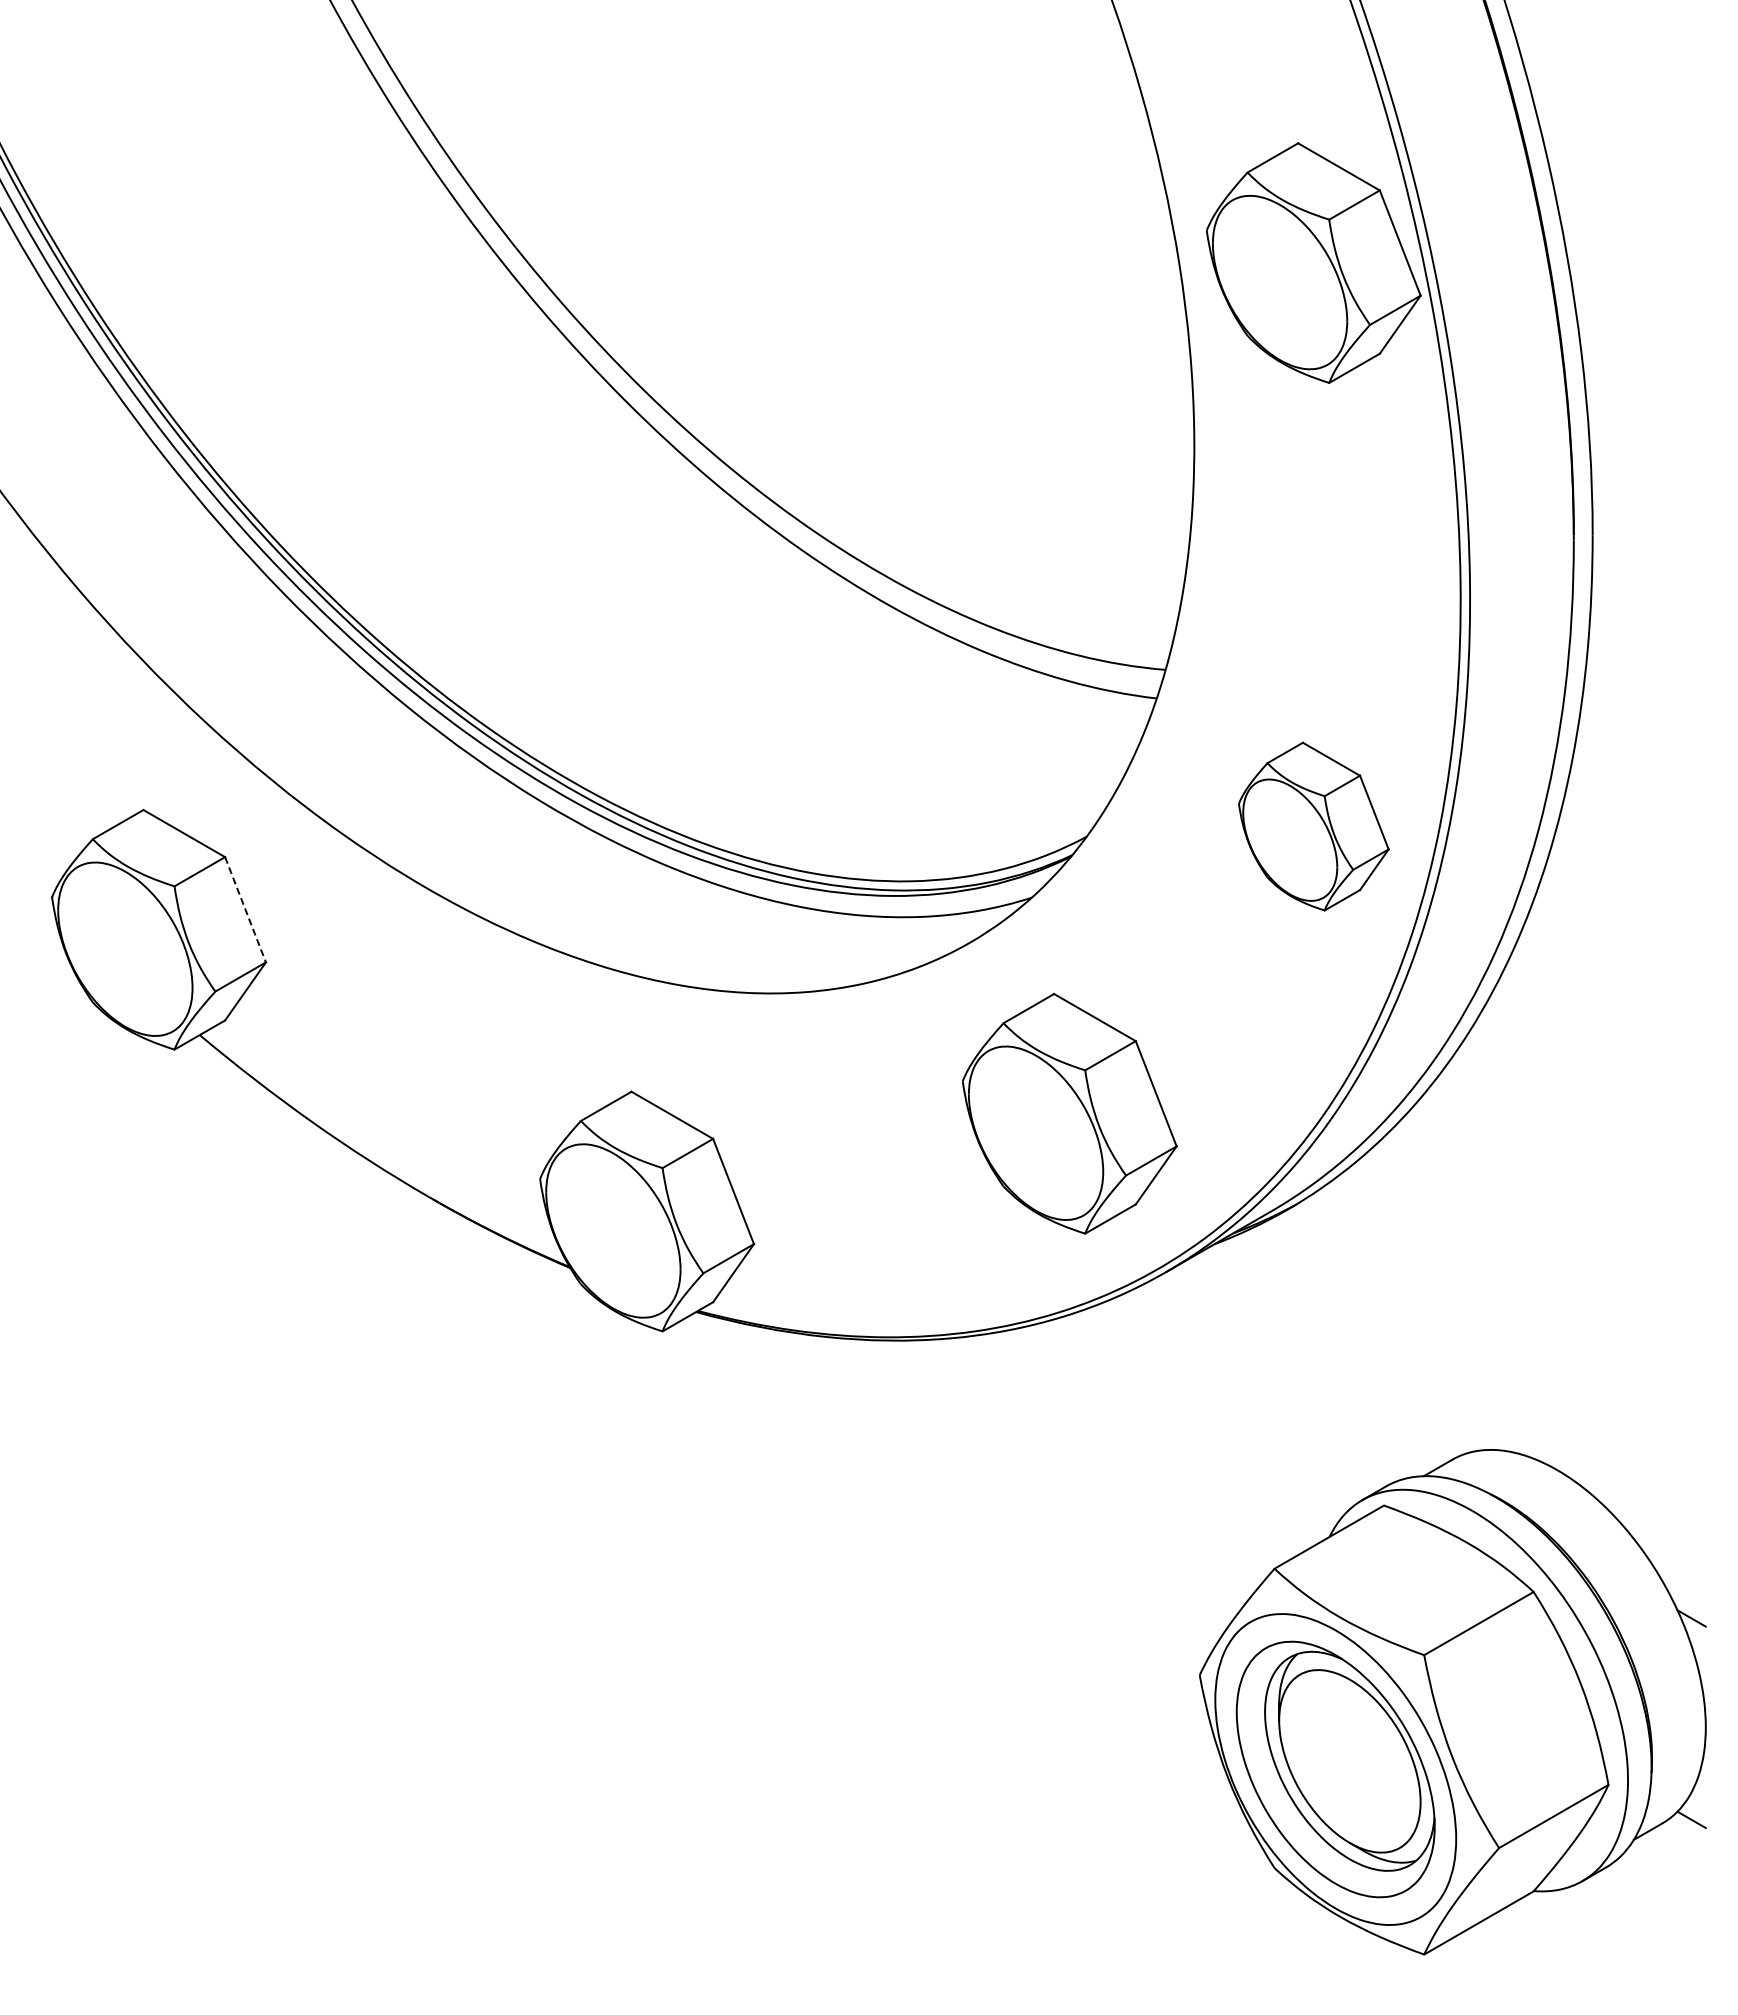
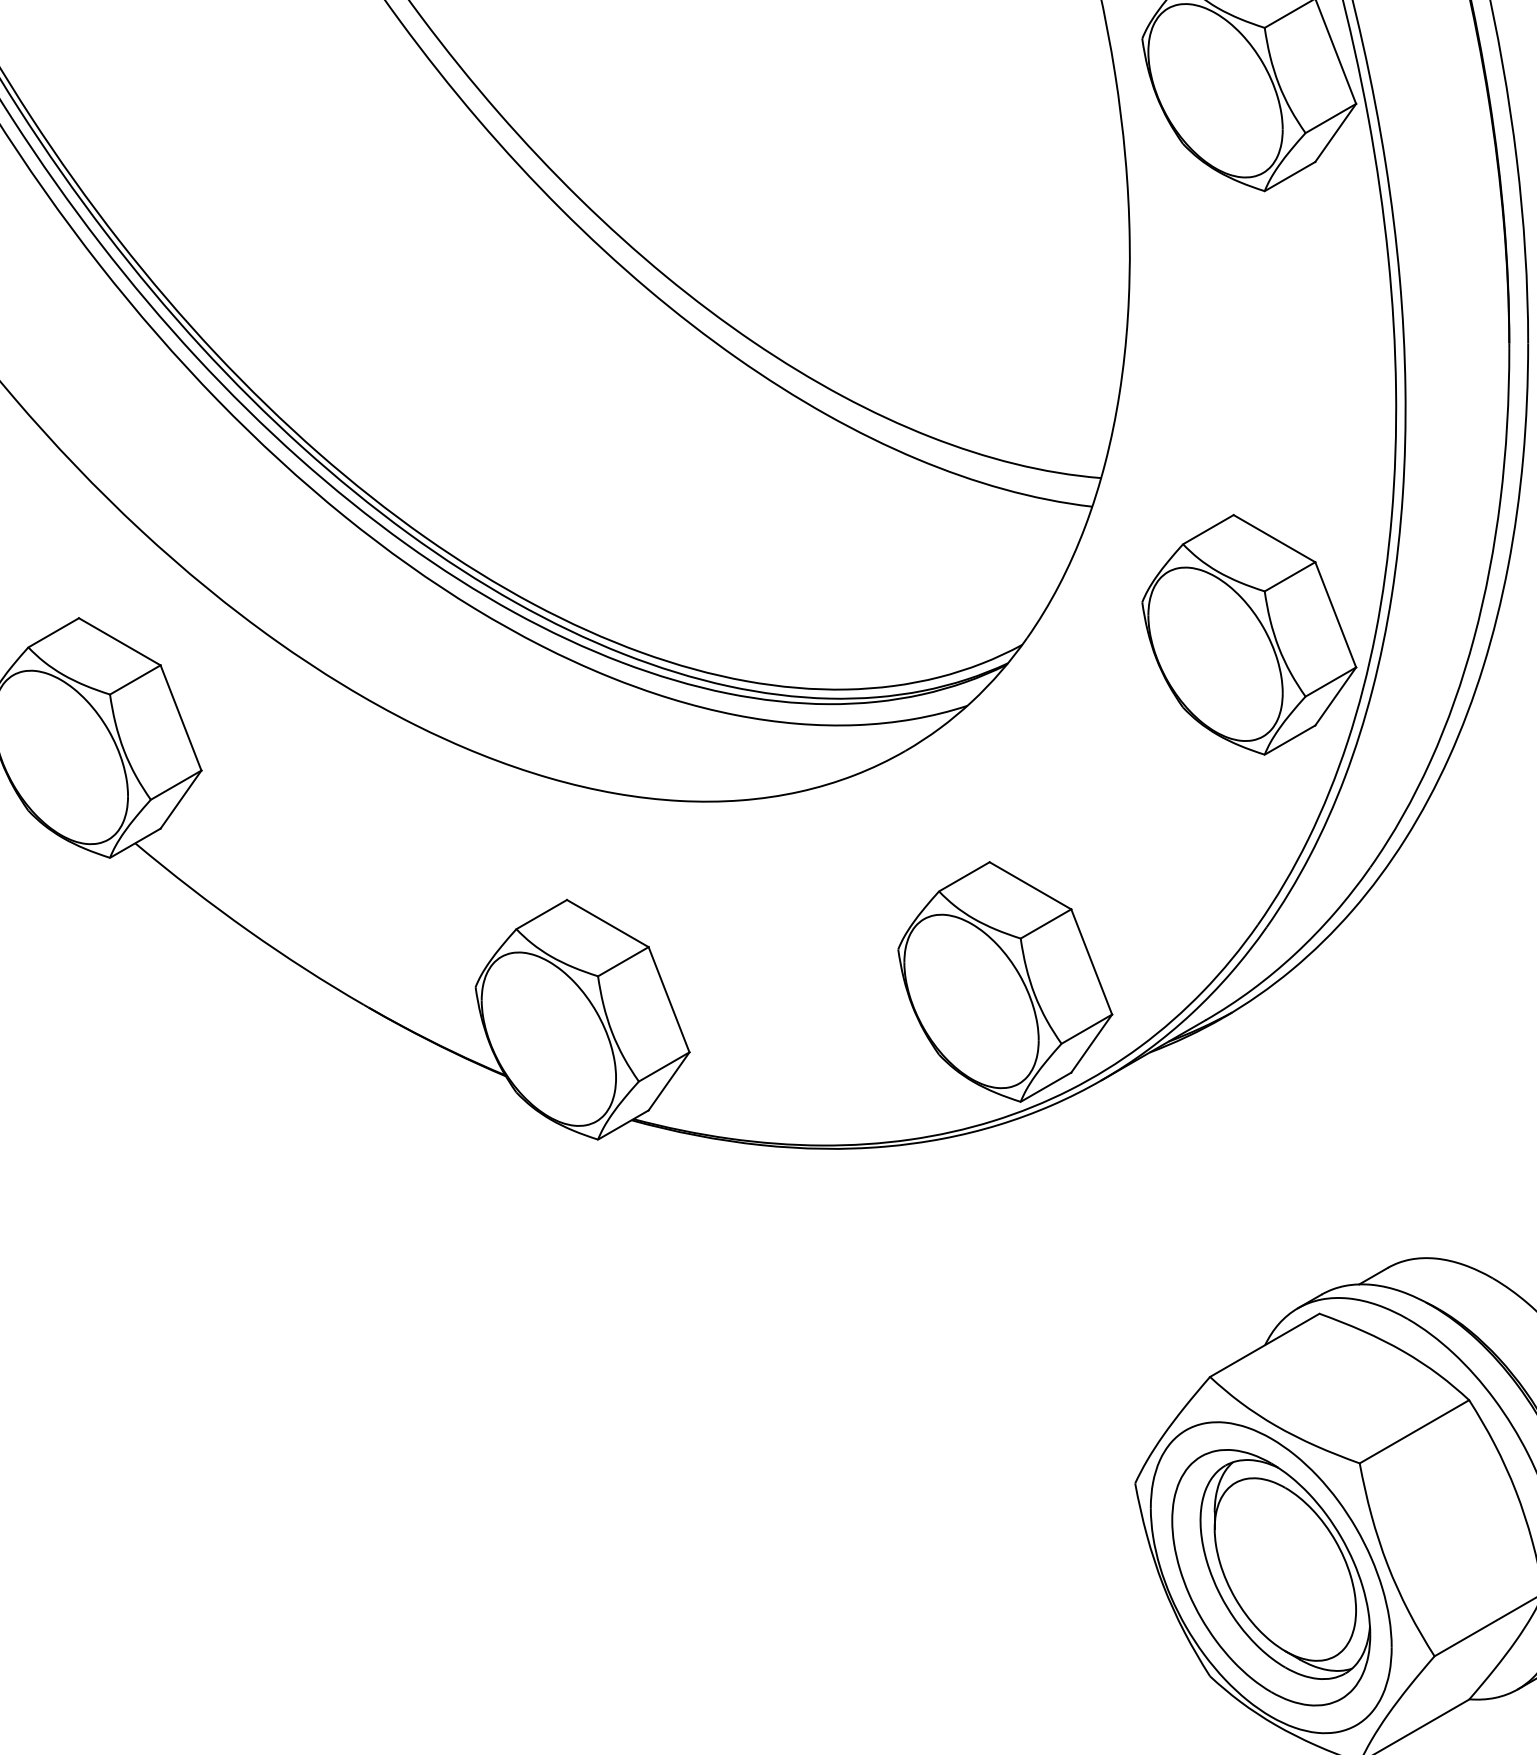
part: (1313, 826) -> (1249, 634), size x1.43
line: (245, 910) -> (181, 718), dashed -> solid
part: (1069, 1113) -> (1005, 981), moved

